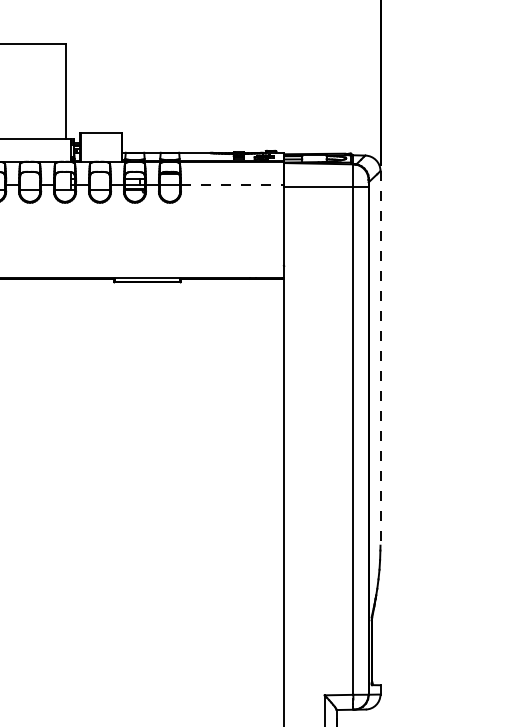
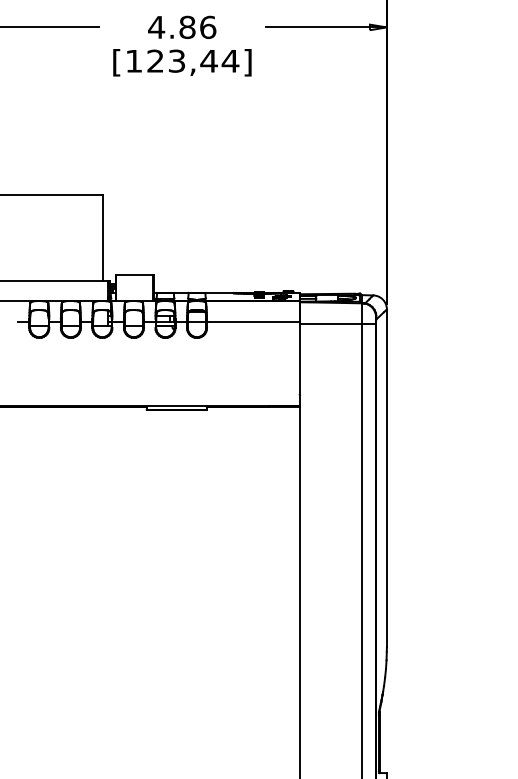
line: (232, 185) -> (253, 322), dashed -> solid
line: (380, 358) -> (386, 478), dashed -> solid

